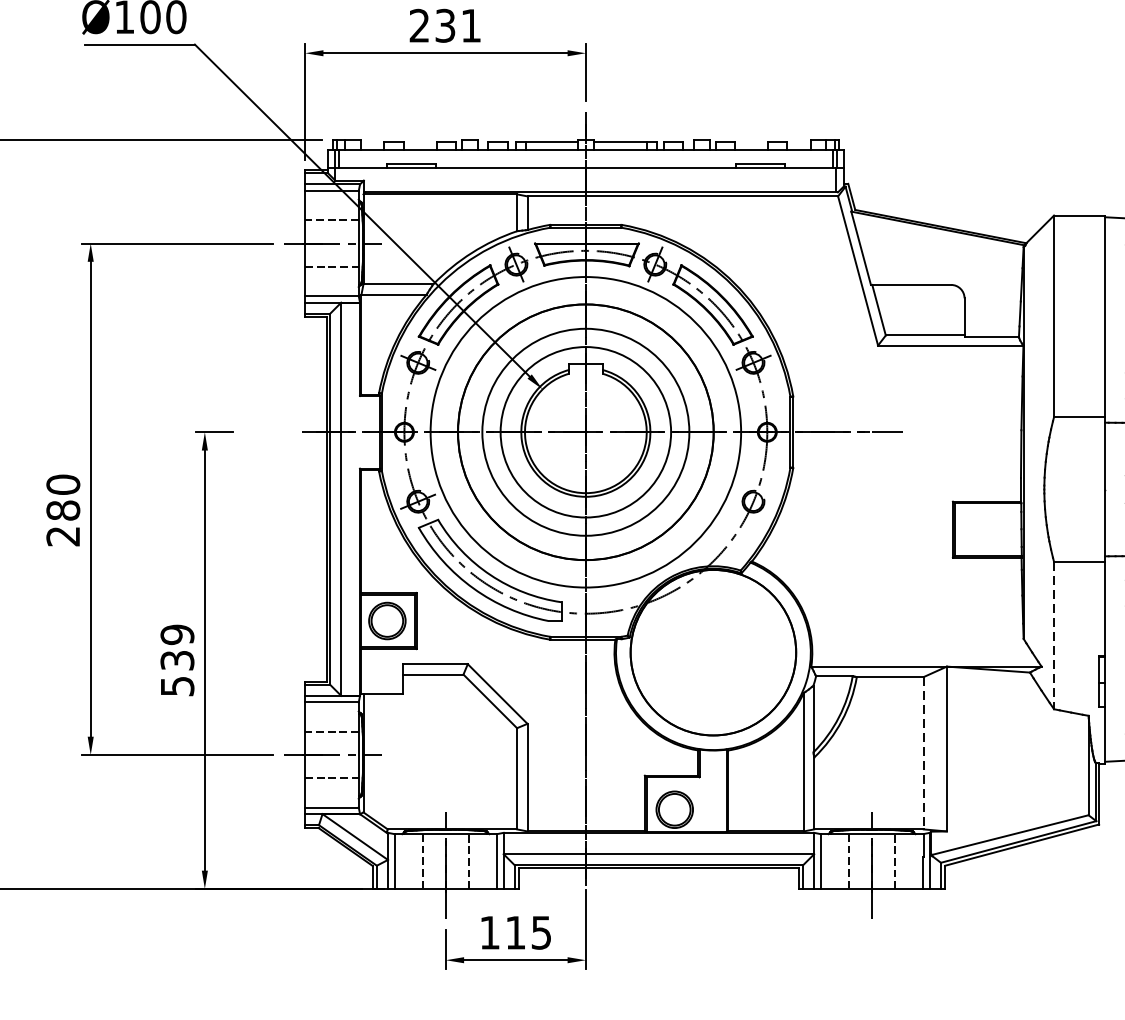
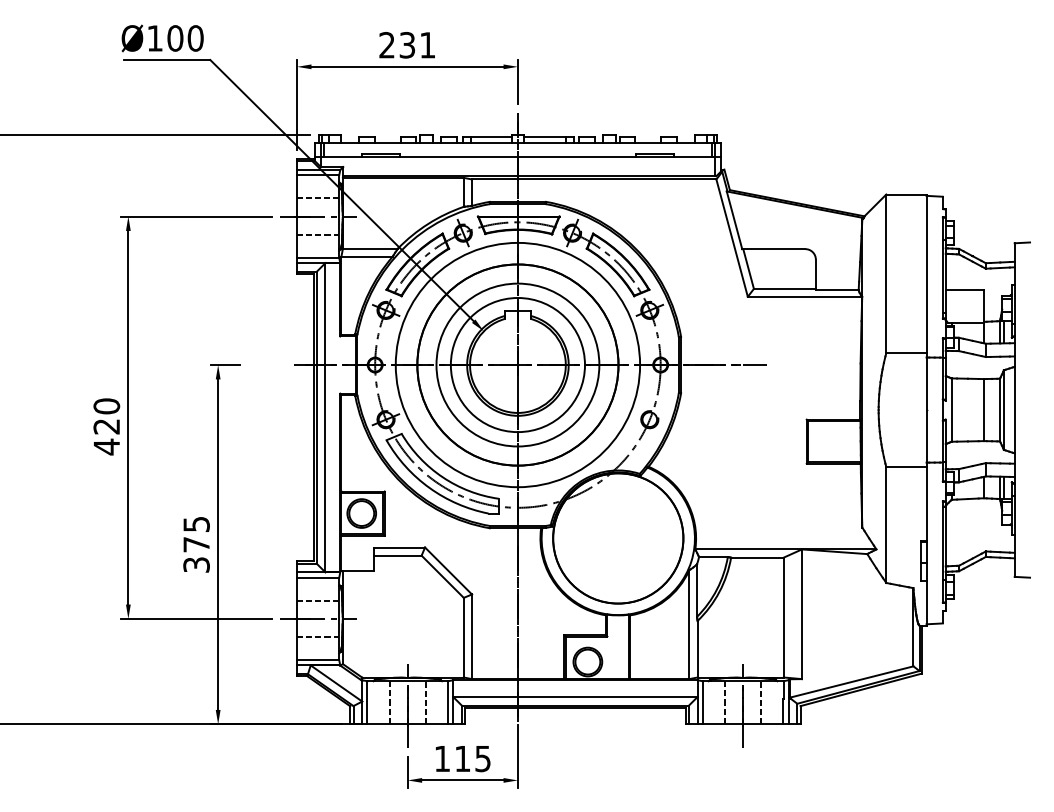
text: (62, 523) -> (106, 436), 280 -> 420
line: (1054, 636) -> (886, 525), dashed -> solid
text: (177, 659) -> (196, 543), 539 -> 375
line: (923, 753) -> (783, 617), dashed -> solid

